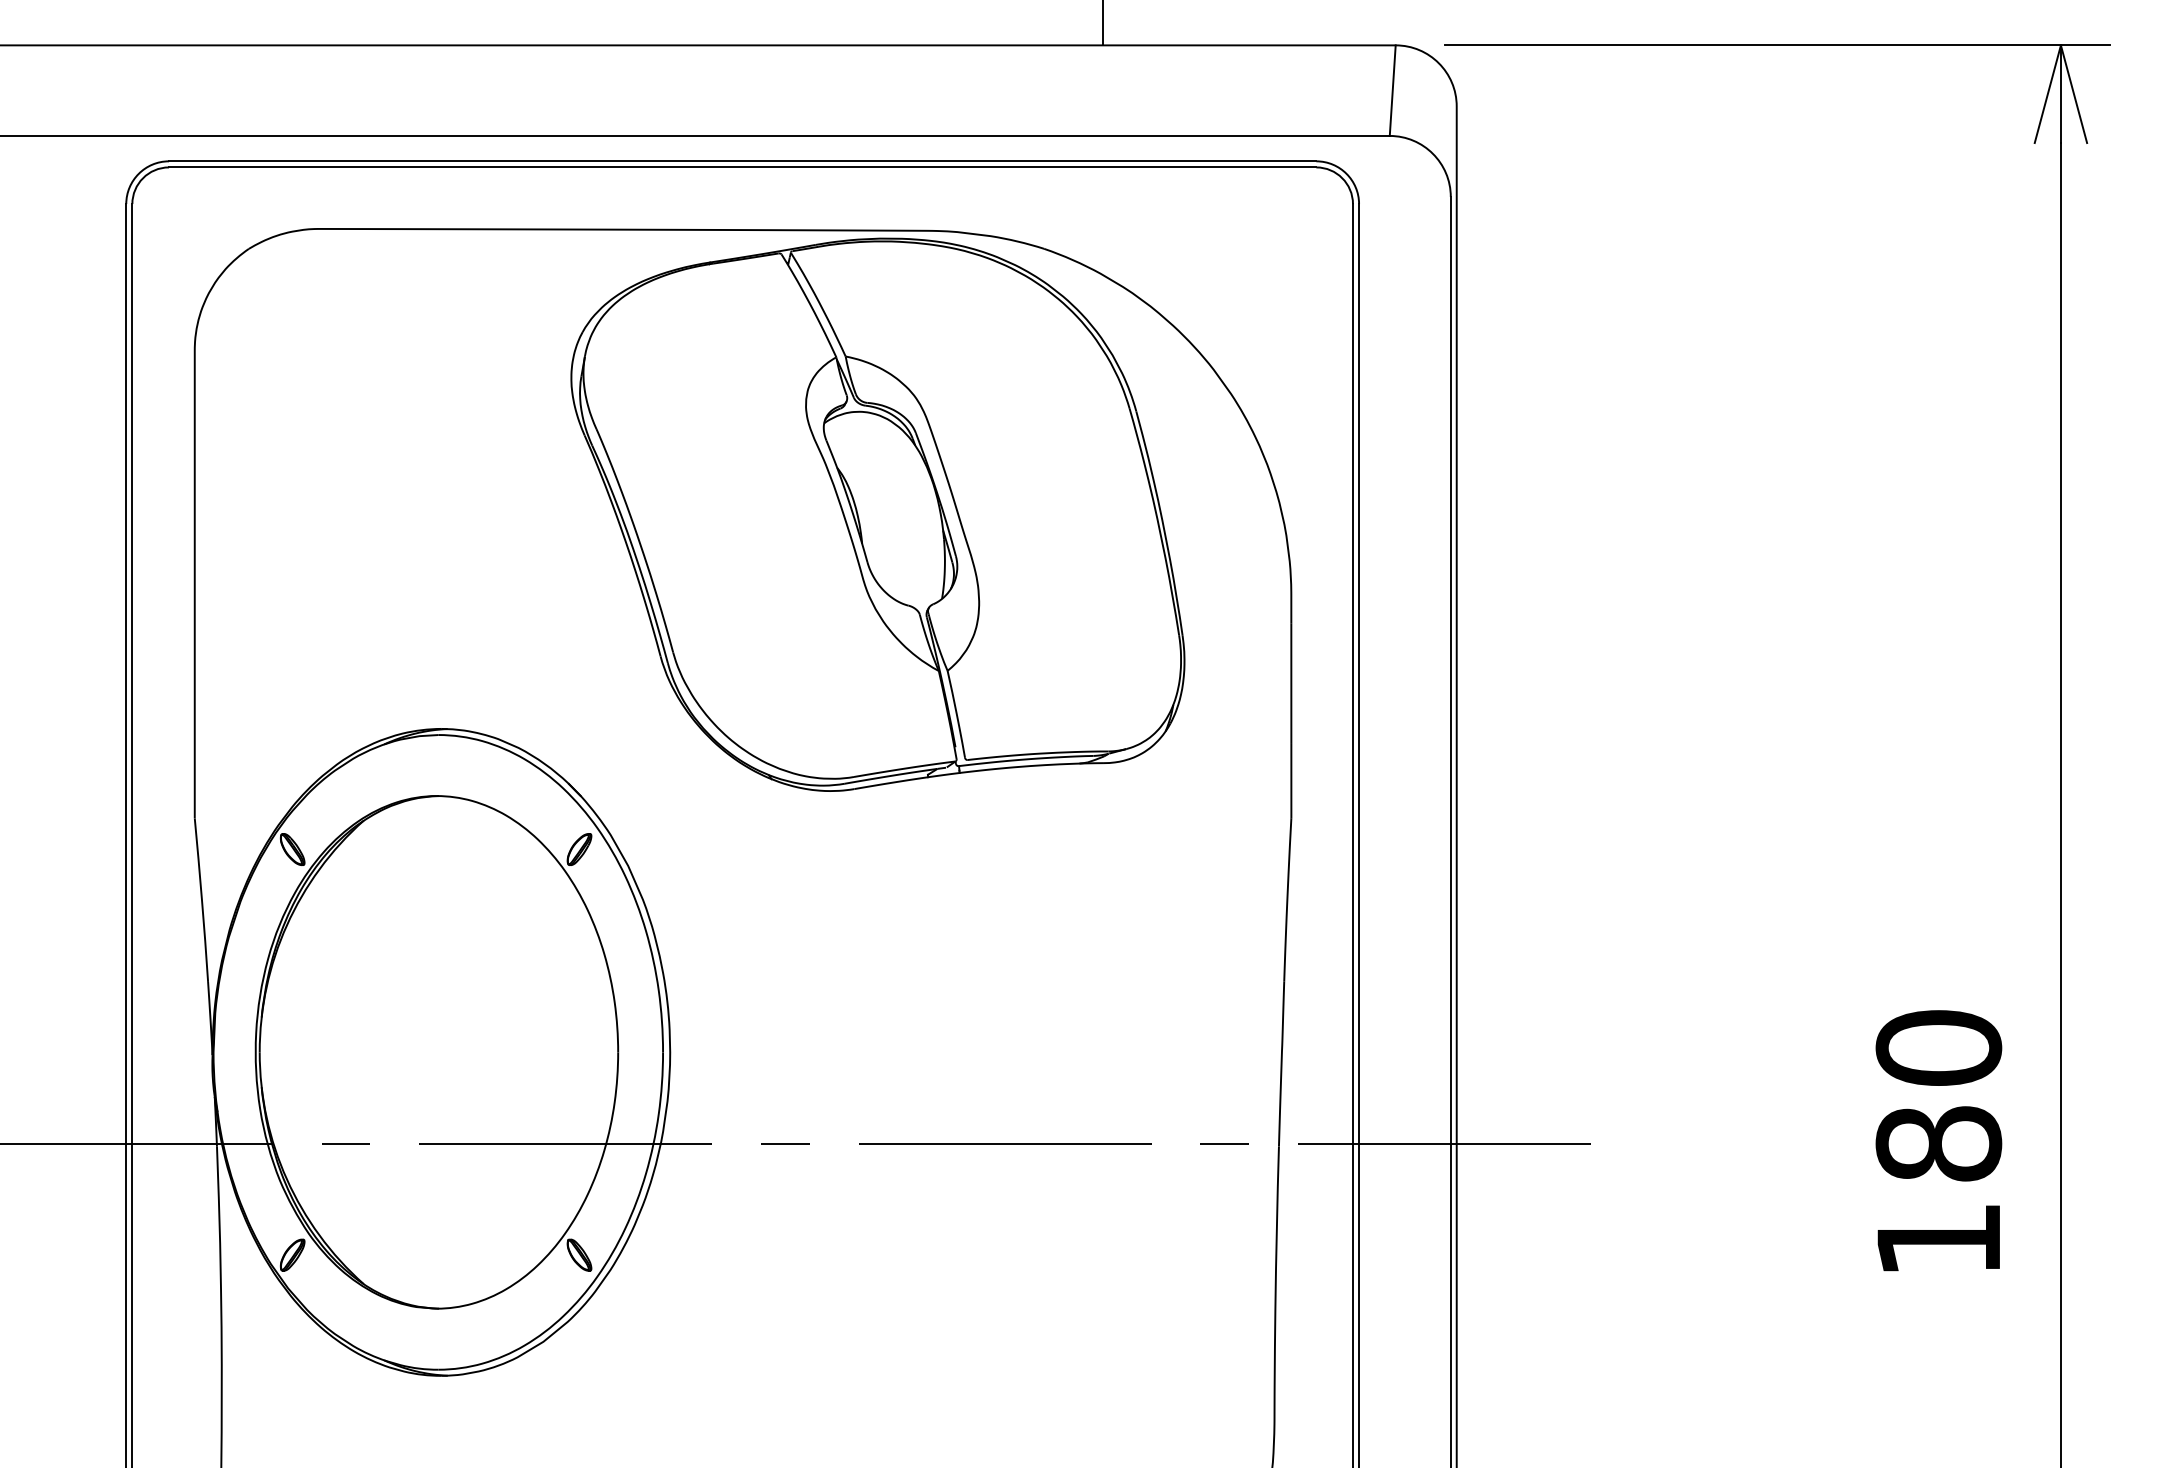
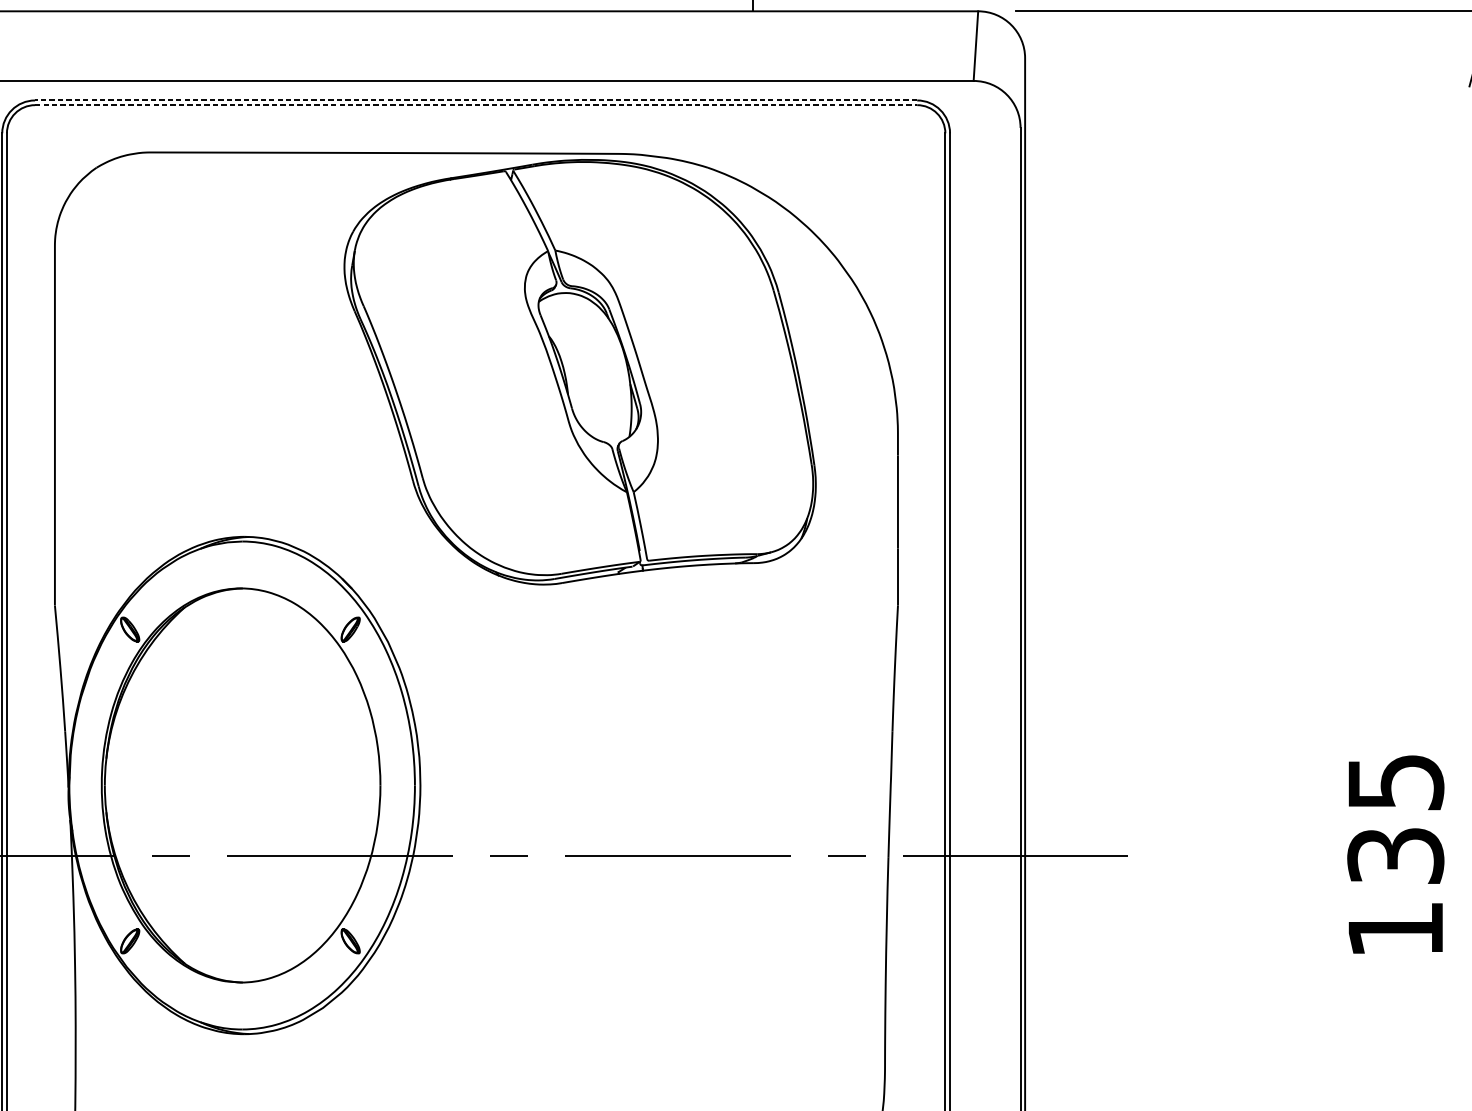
line: (742, 161) -> (476, 100), solid -> dashed
line: (742, 167) -> (476, 105), solid -> dashed
text: (1938, 1095) -> (1395, 818), 180 -> 135

